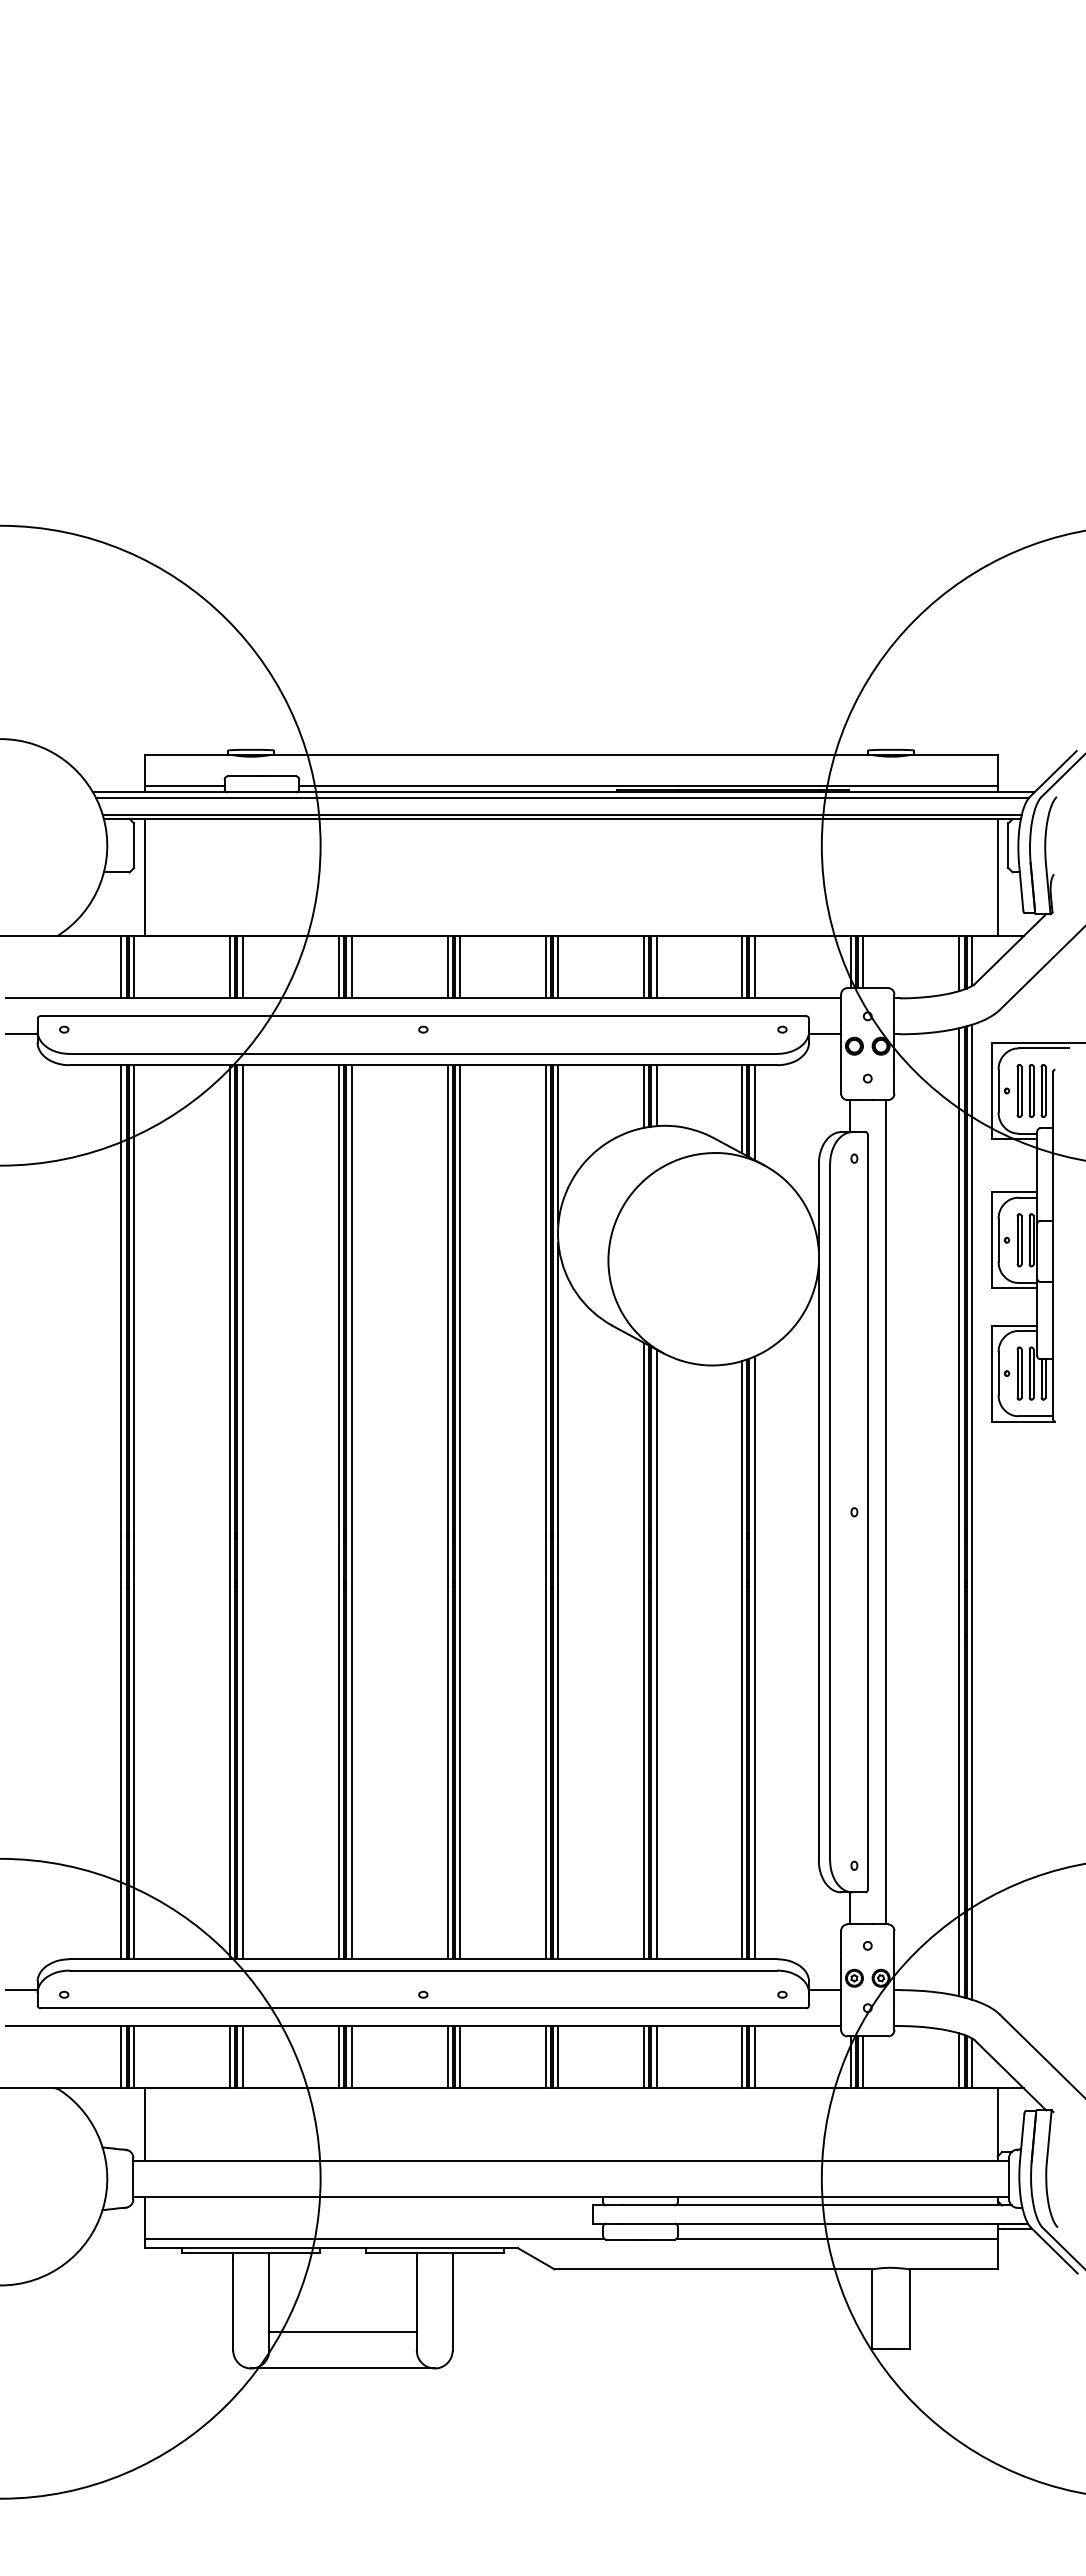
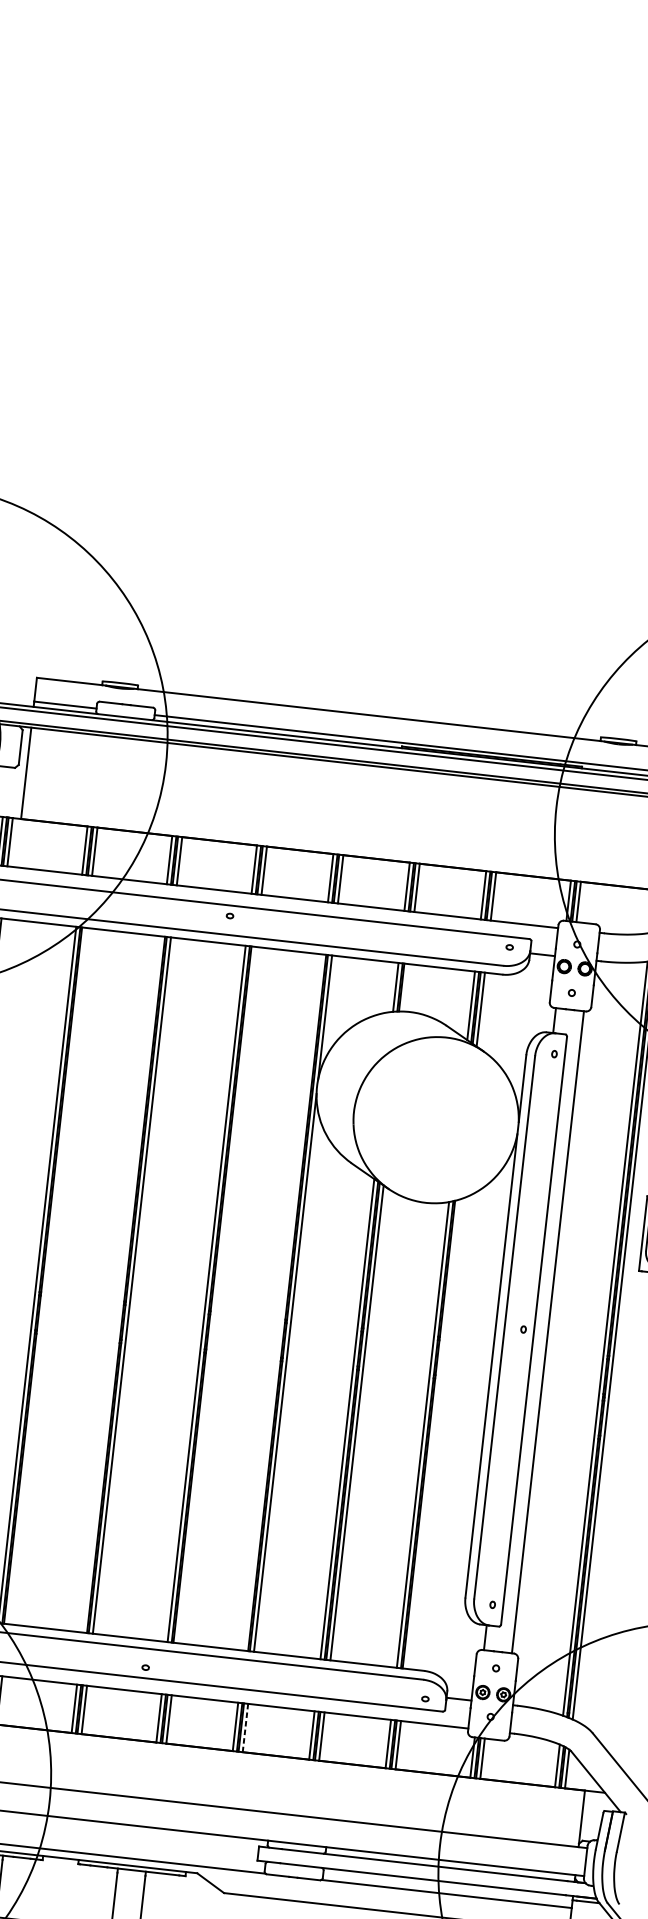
line: (656, 1095) -> (405, 987), removed
line: (242, 1512) -> (47, 1276), removed
line: (338, 1512) -> (121, 1284), removed
line: (460, 1512) -> (216, 1295), removed
line: (545, 1512) -> (282, 1302), removed
line: (754, 1657) -> (433, 1433), removed
line: (558, 2056) -> (245, 1727), solid -> dashed

